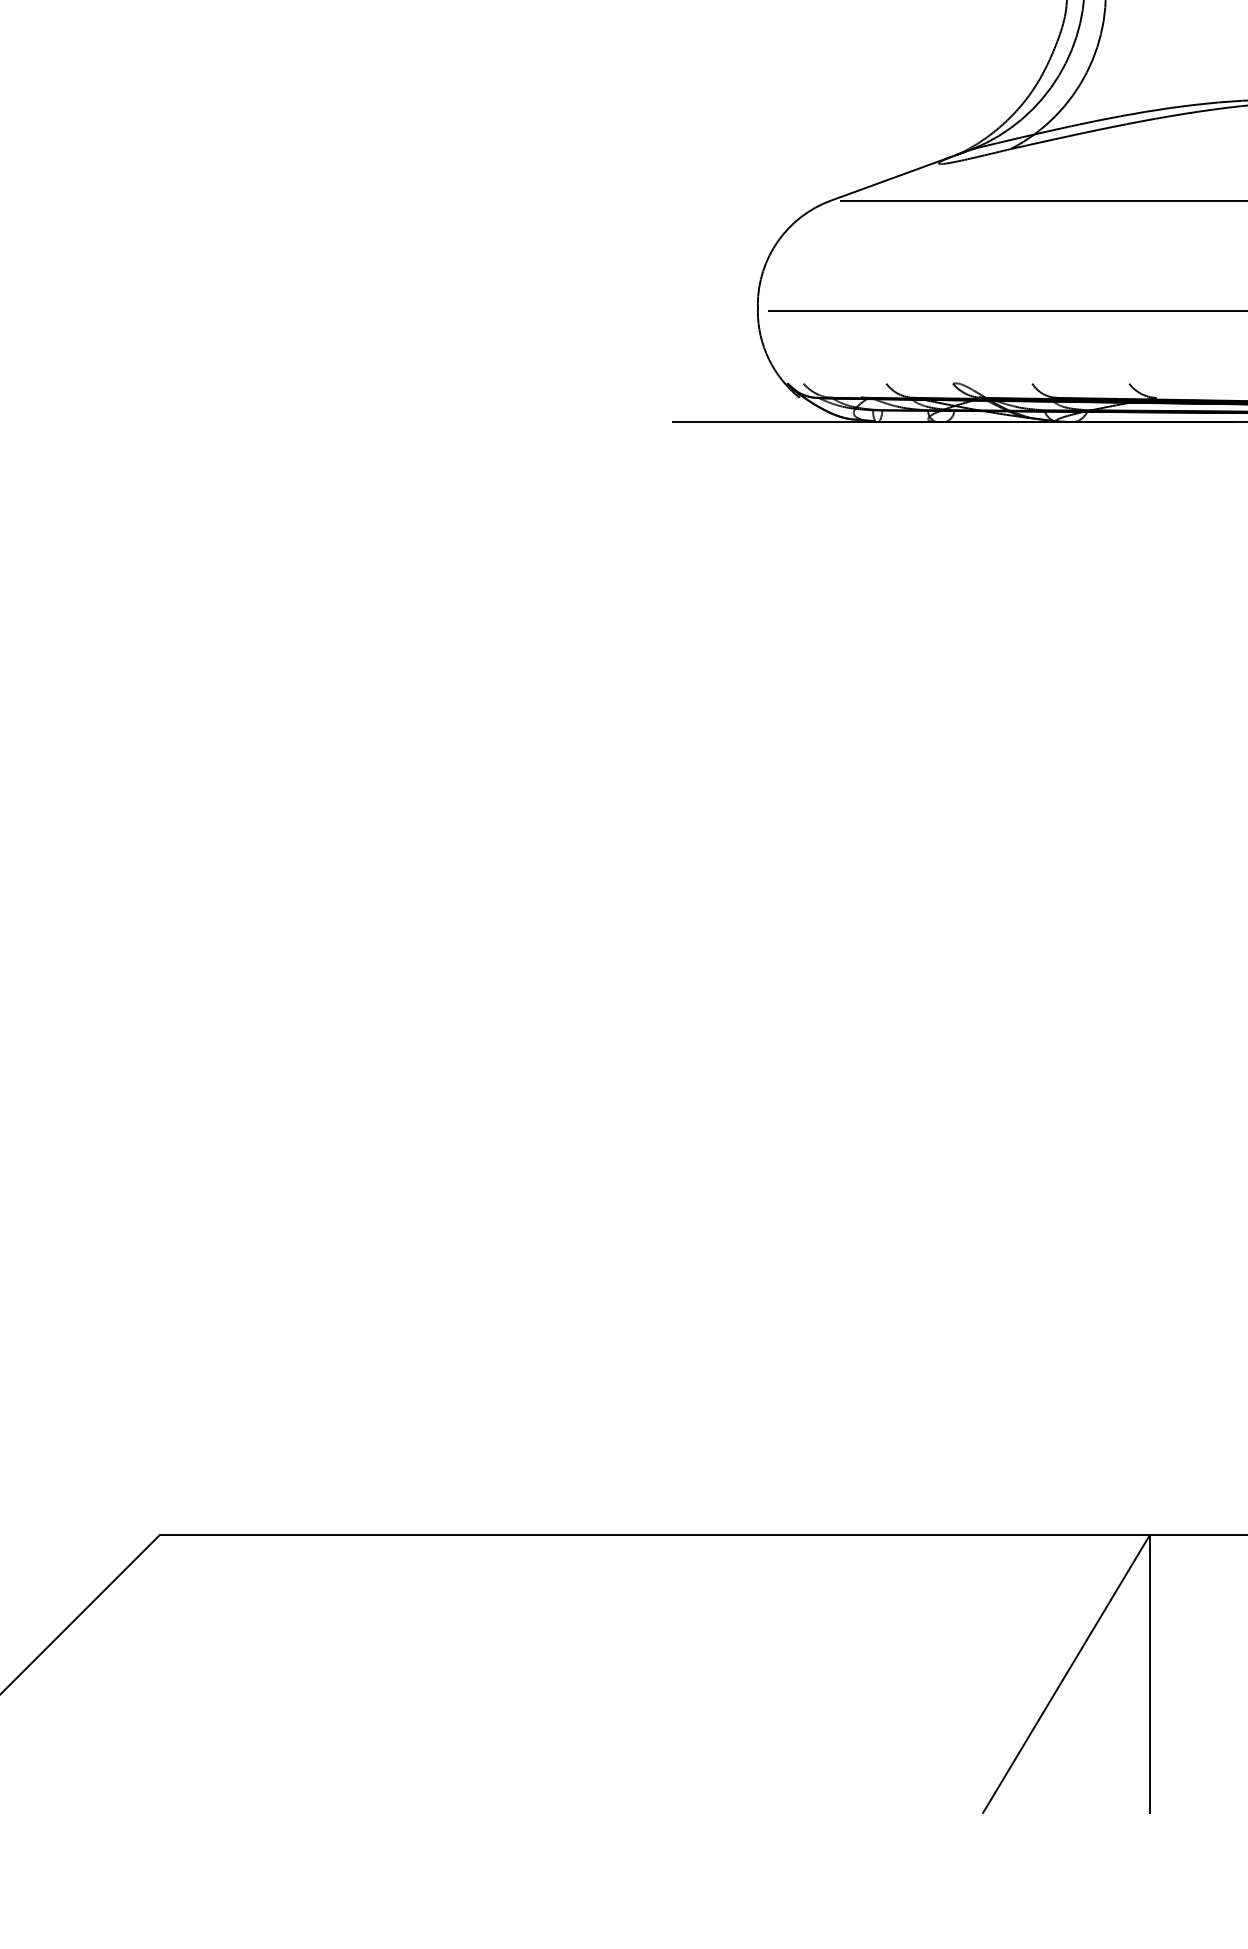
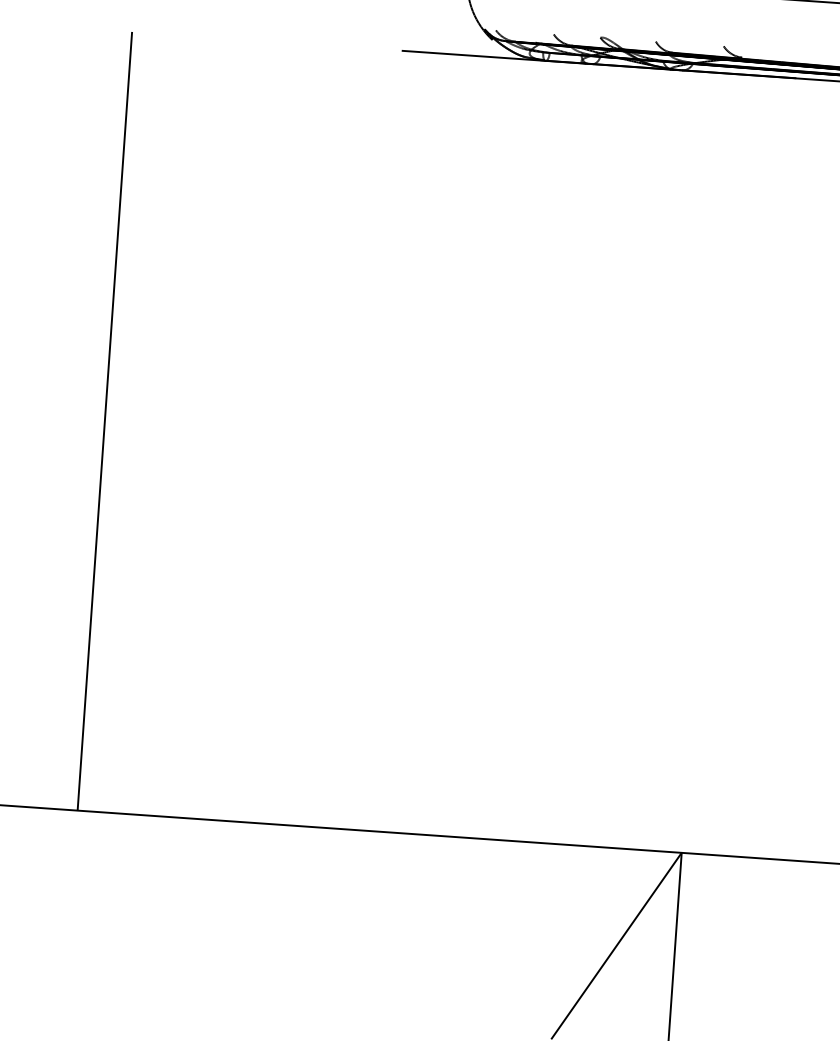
line: (285, 978) -> (104, 421), added

